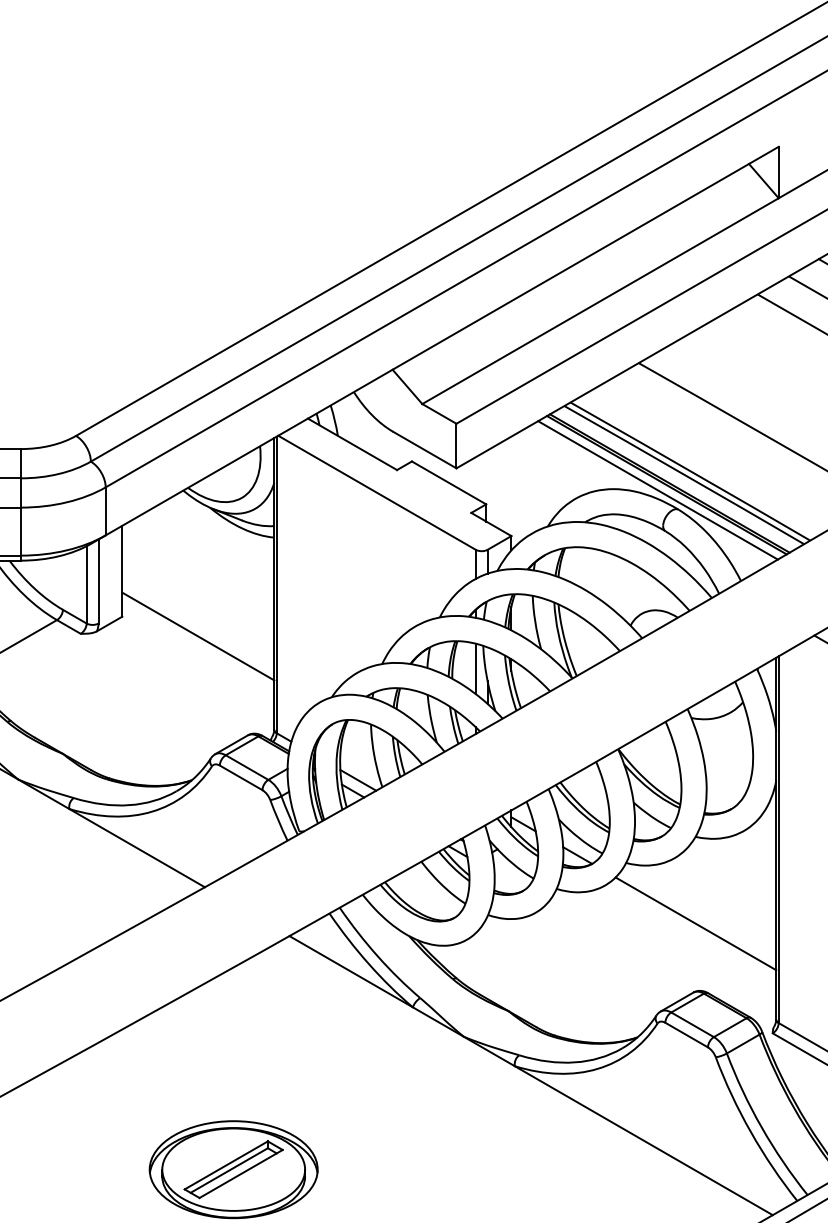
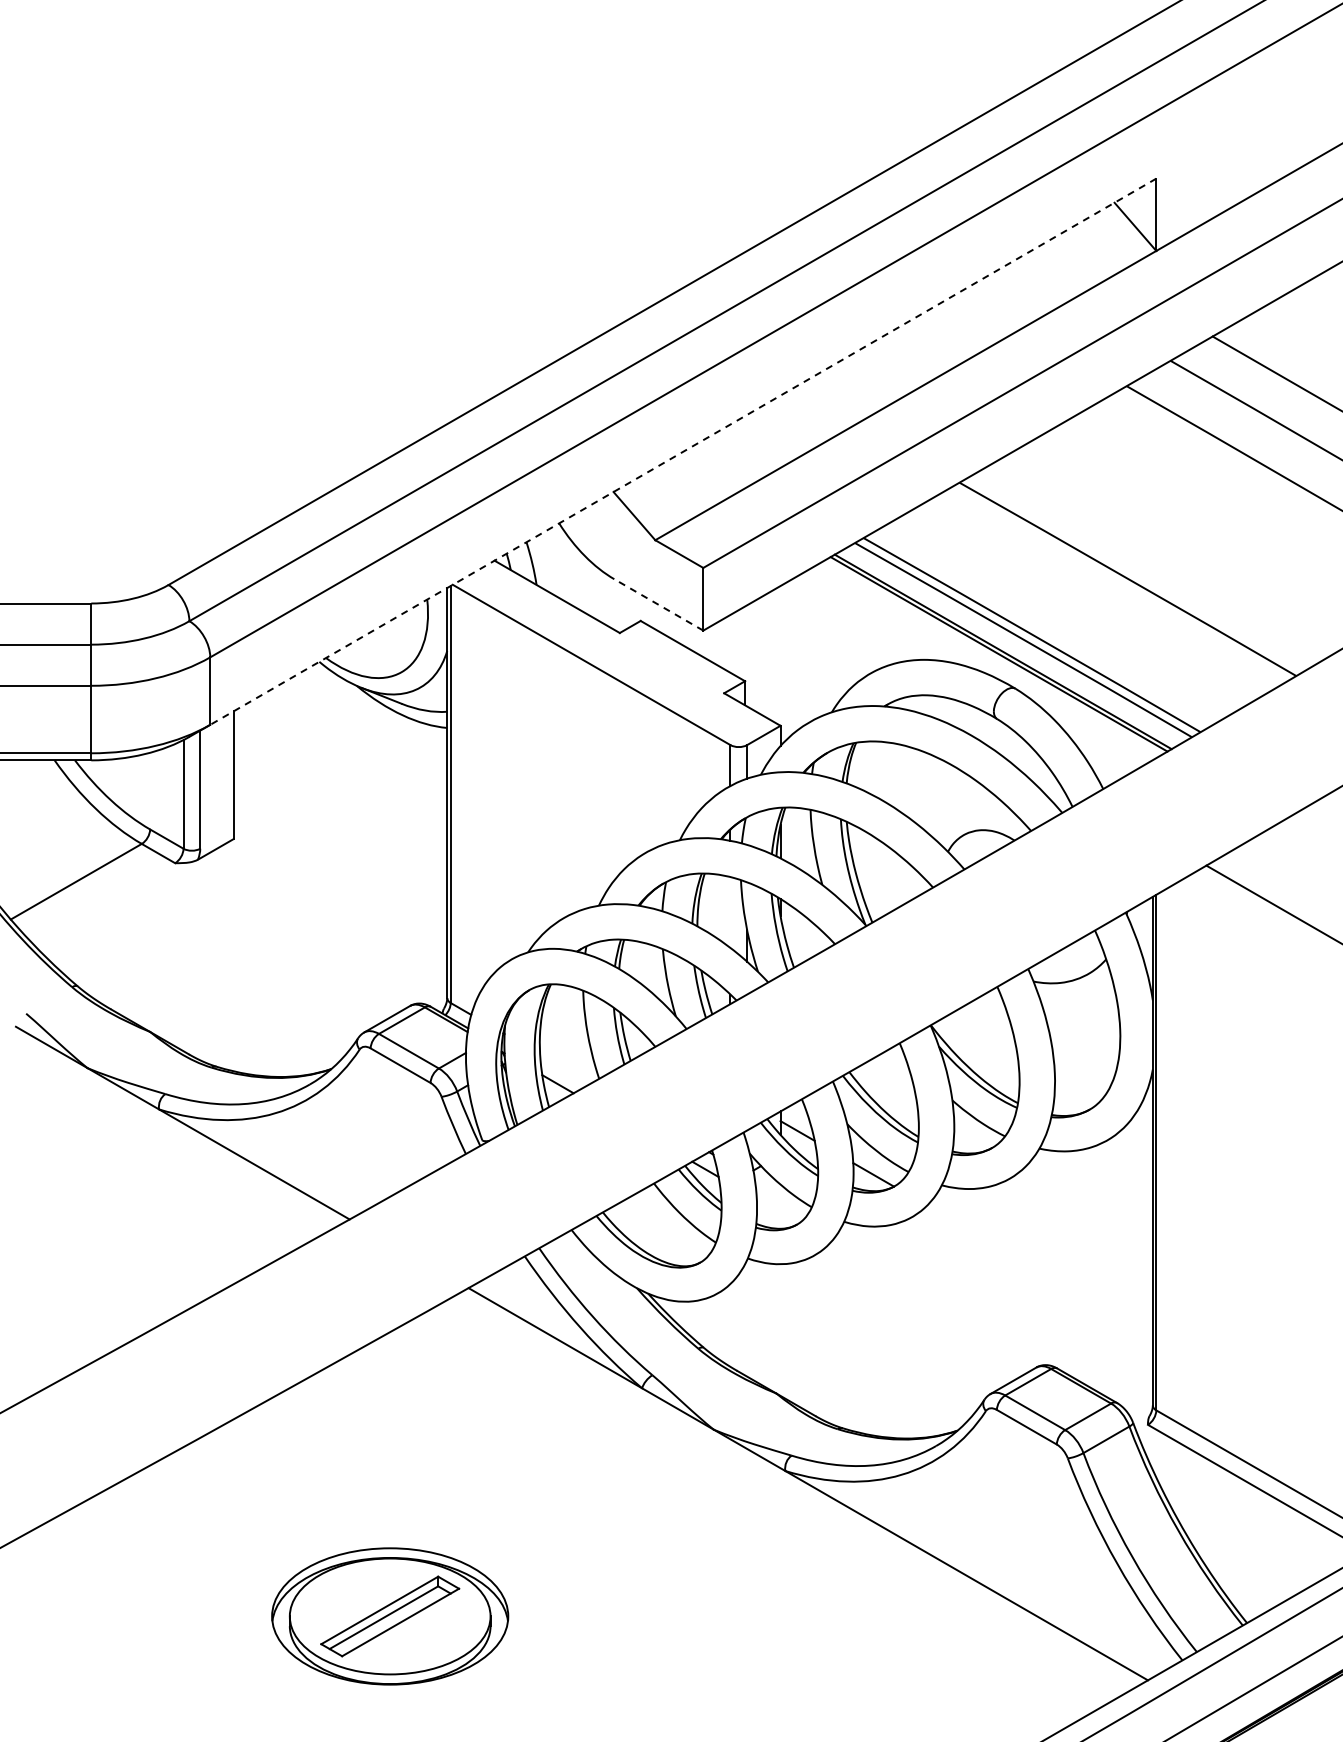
line: (441, 341) -> (682, 452), solid -> dashed
line: (424, 449) -> (658, 604), solid -> dashed
line: (657, 490) -> (986, 661), removed
line: (198, 636) -> (340, 866), removed
line: (475, 668) -> (730, 912), removed
line: (358, 779) -> (565, 1068), removed
line: (695, 923) -> (1039, 1270), removed

